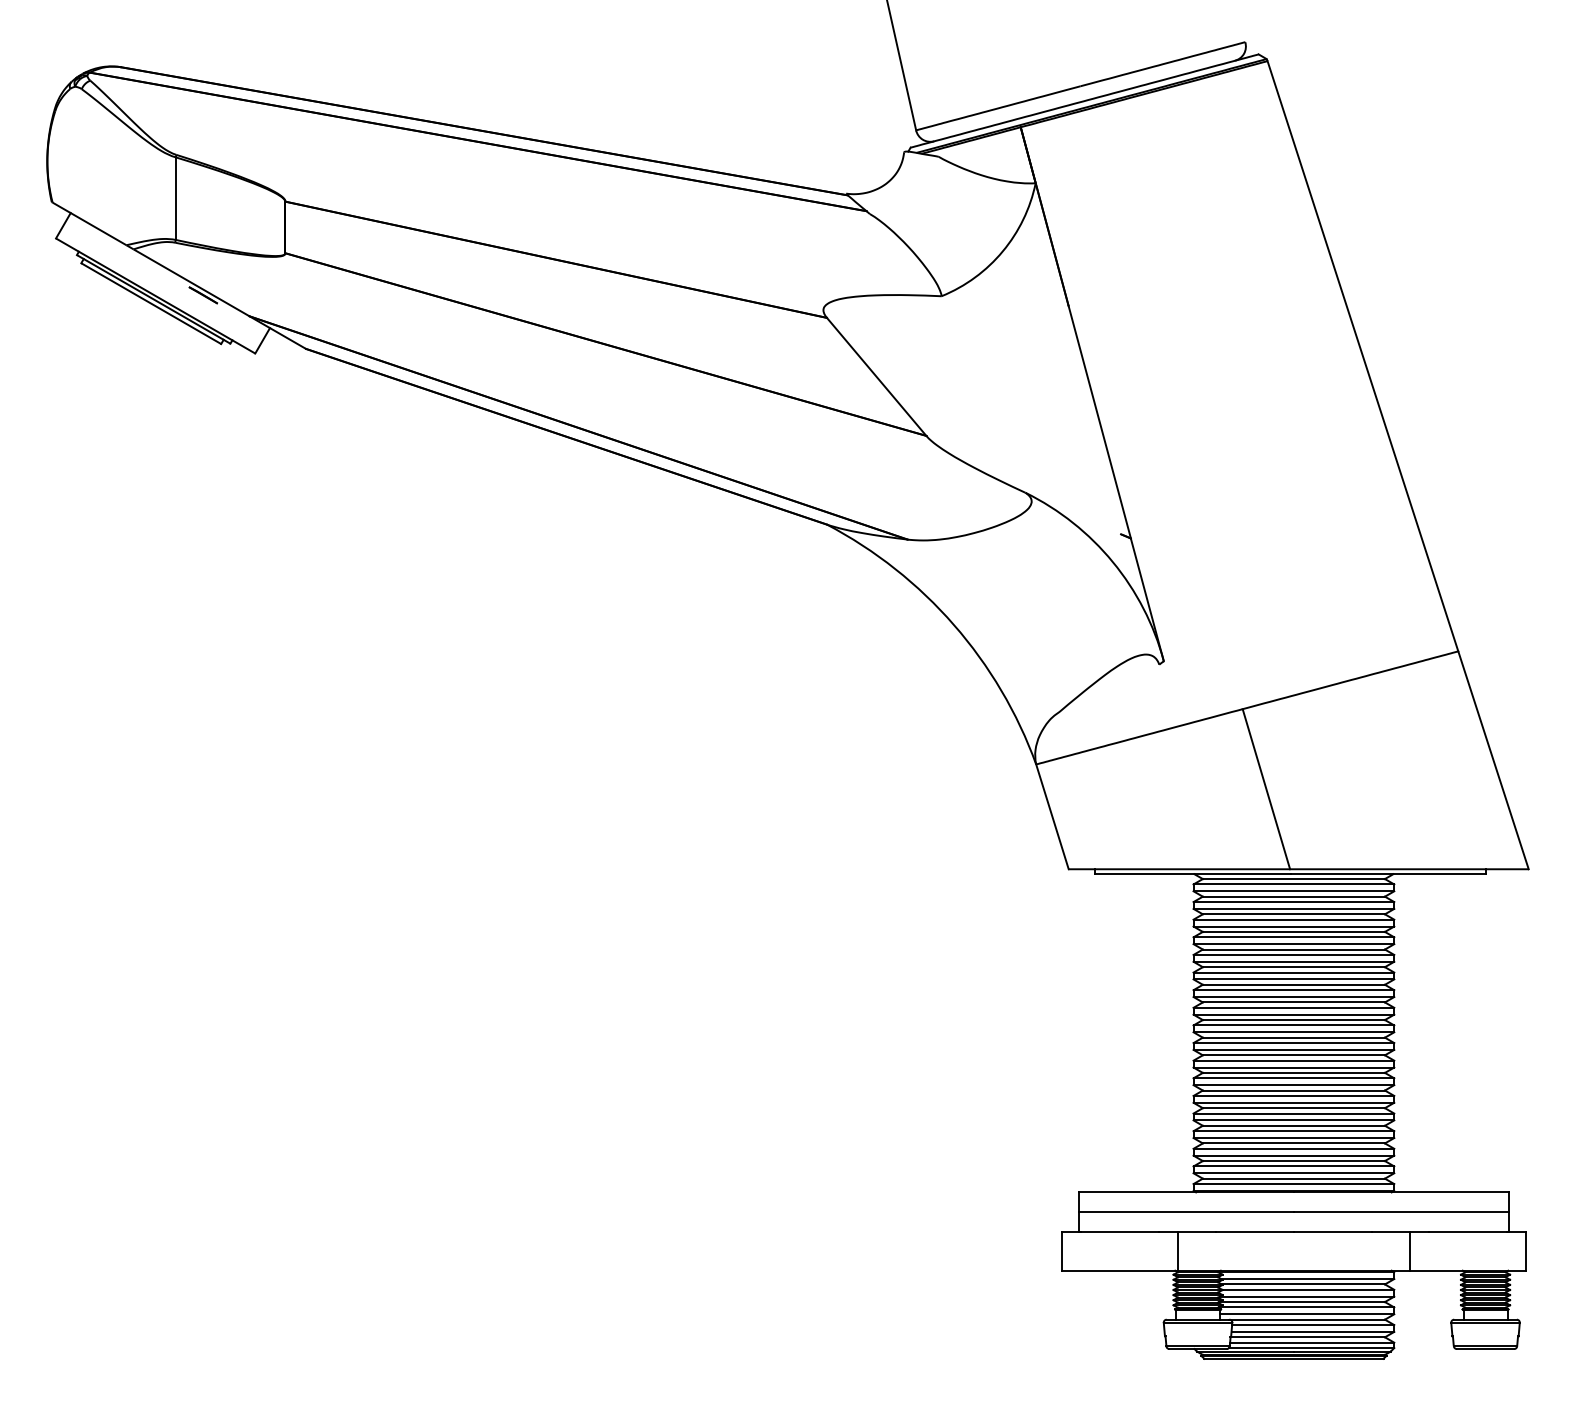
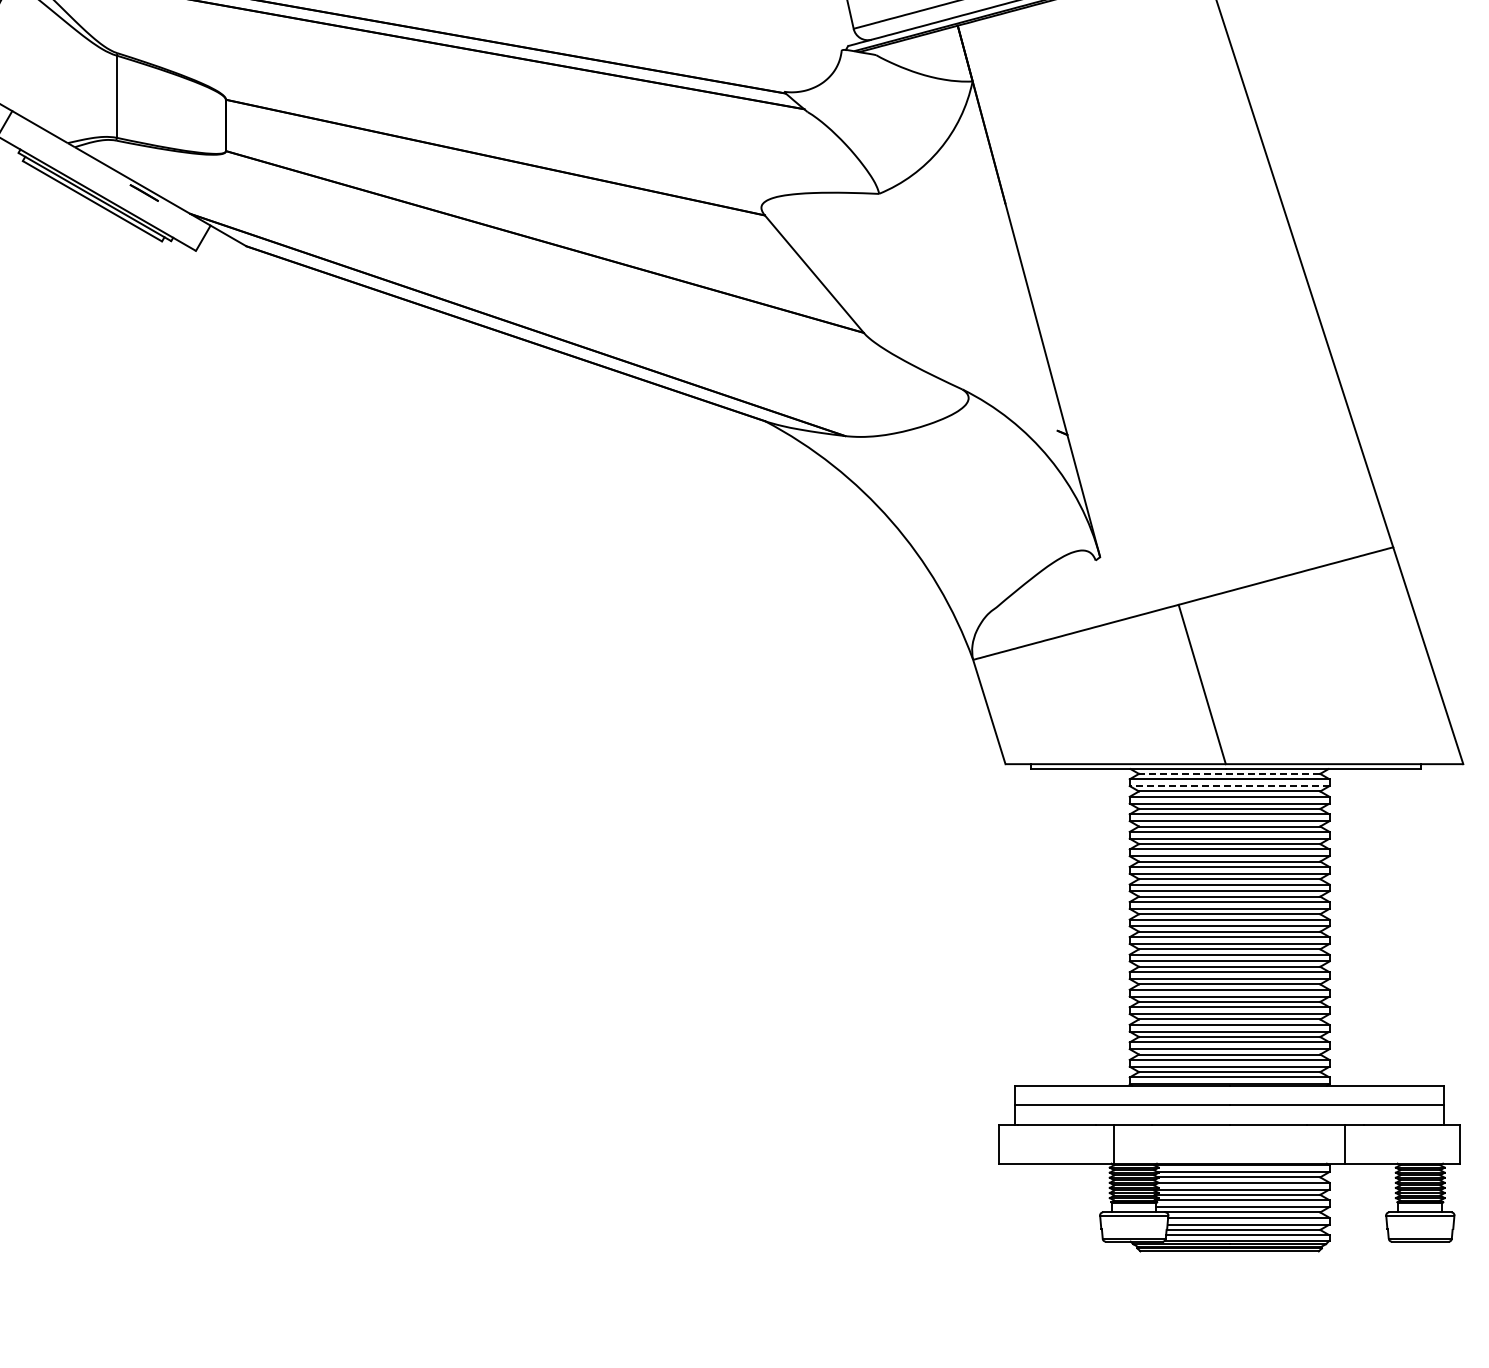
line: (1293, 879) -> (1229, 774), solid -> dashed
line: (1293, 891) -> (1229, 786), solid -> dashed

